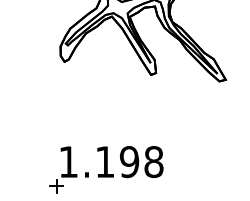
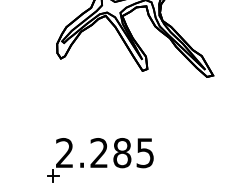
text: (111, 162) -> (105, 153), 1.198 -> 2.285

